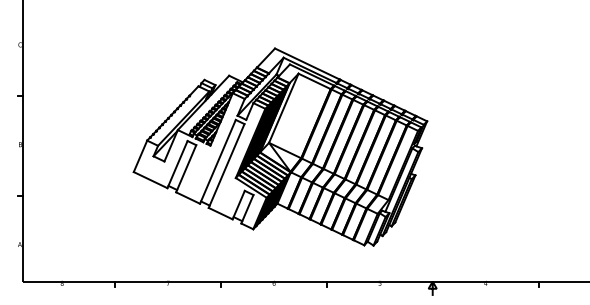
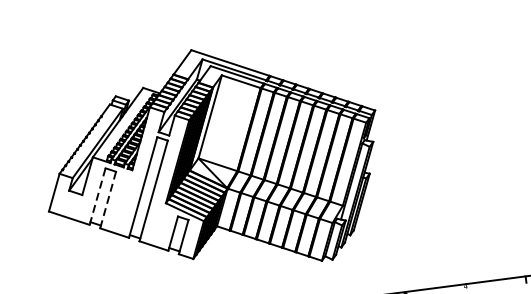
line: (177, 164) -> (97, 196), solid -> dashed
line: (186, 168) -> (108, 199), solid -> dashed

